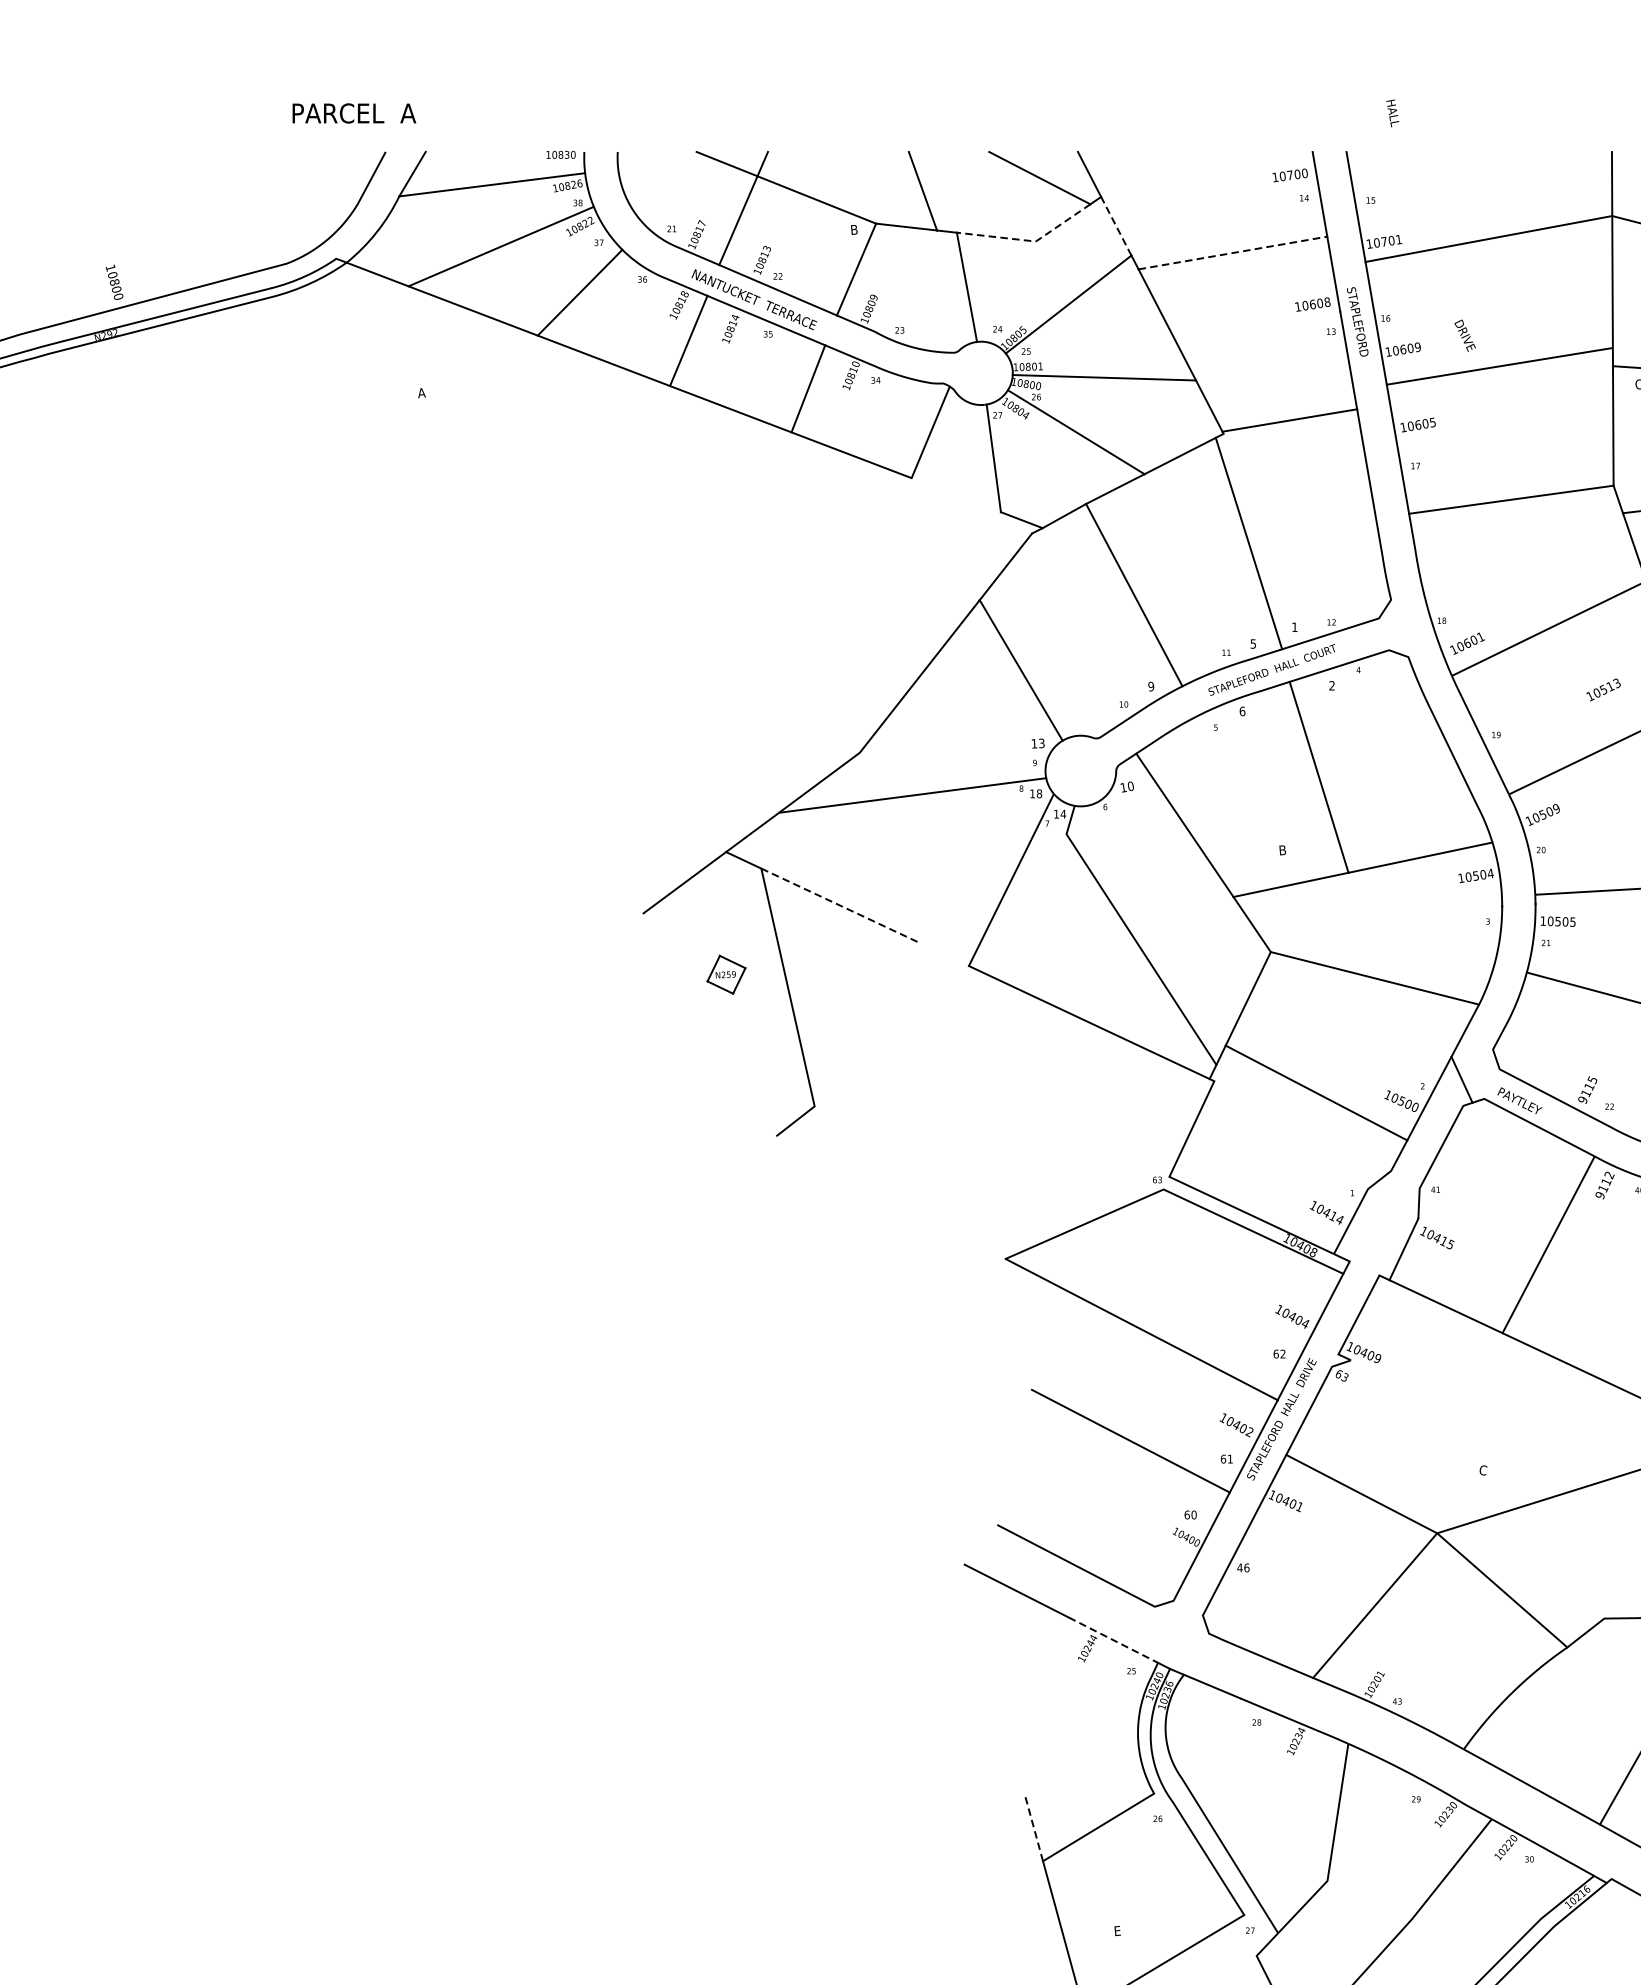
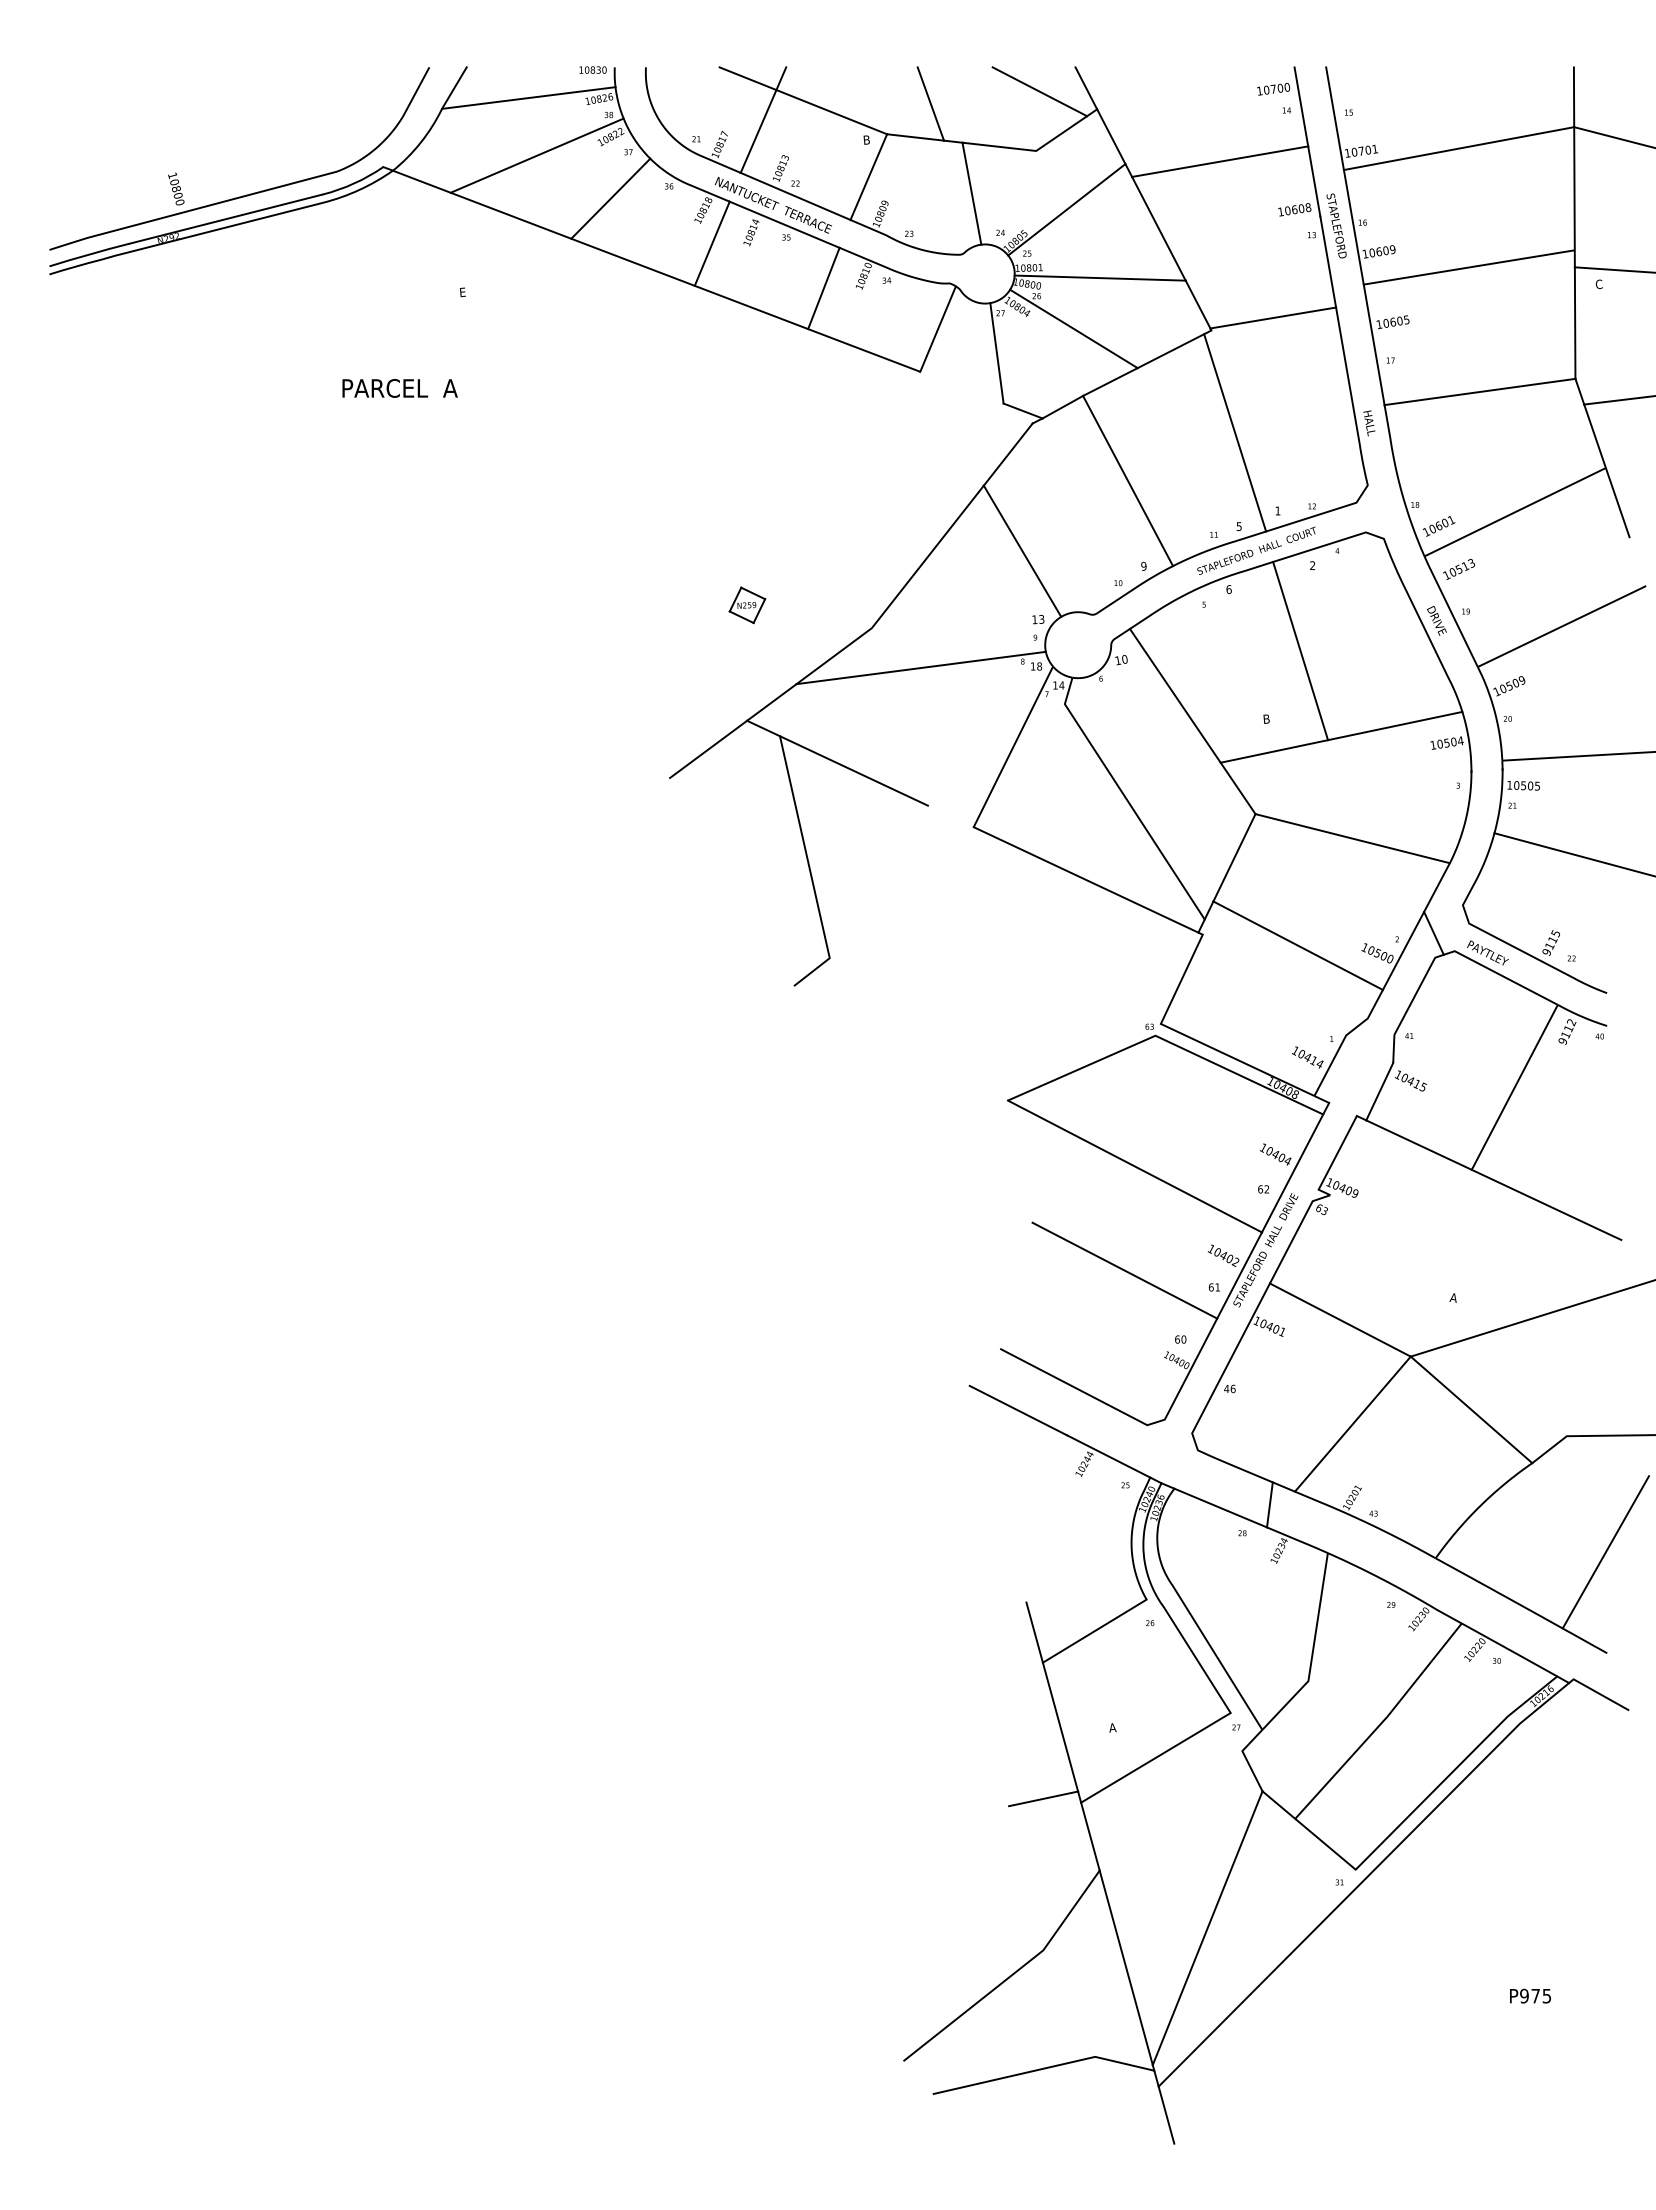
text: (353, 113) -> (399, 388), moved
text: (1392, 113) -> (1369, 423), moved
line: (1116, 226) -> (1111, 136), dashed -> solid
line: (1029, 241) -> (1030, 150), dashed -> solid
line: (1233, 252) -> (1220, 161), dashed -> solid
text: (1464, 335) -> (1436, 620), moved
text: (421, 393) -> (462, 292), A -> E
text: (1604, 689) -> (1459, 569), moved
line: (840, 905) -> (853, 770), dashed -> solid
part: (726, 973) -> (747, 604), moved
text: (1482, 1469) -> (1453, 1297), C -> A
line: (1113, 1640) -> (1108, 1456), dashed -> solid
line: (1285, 1691) -> (1269, 1504), added
line: (1034, 1828) -> (1034, 1632), dashed -> solid
text: (1117, 1930) -> (1112, 1727), E -> A

